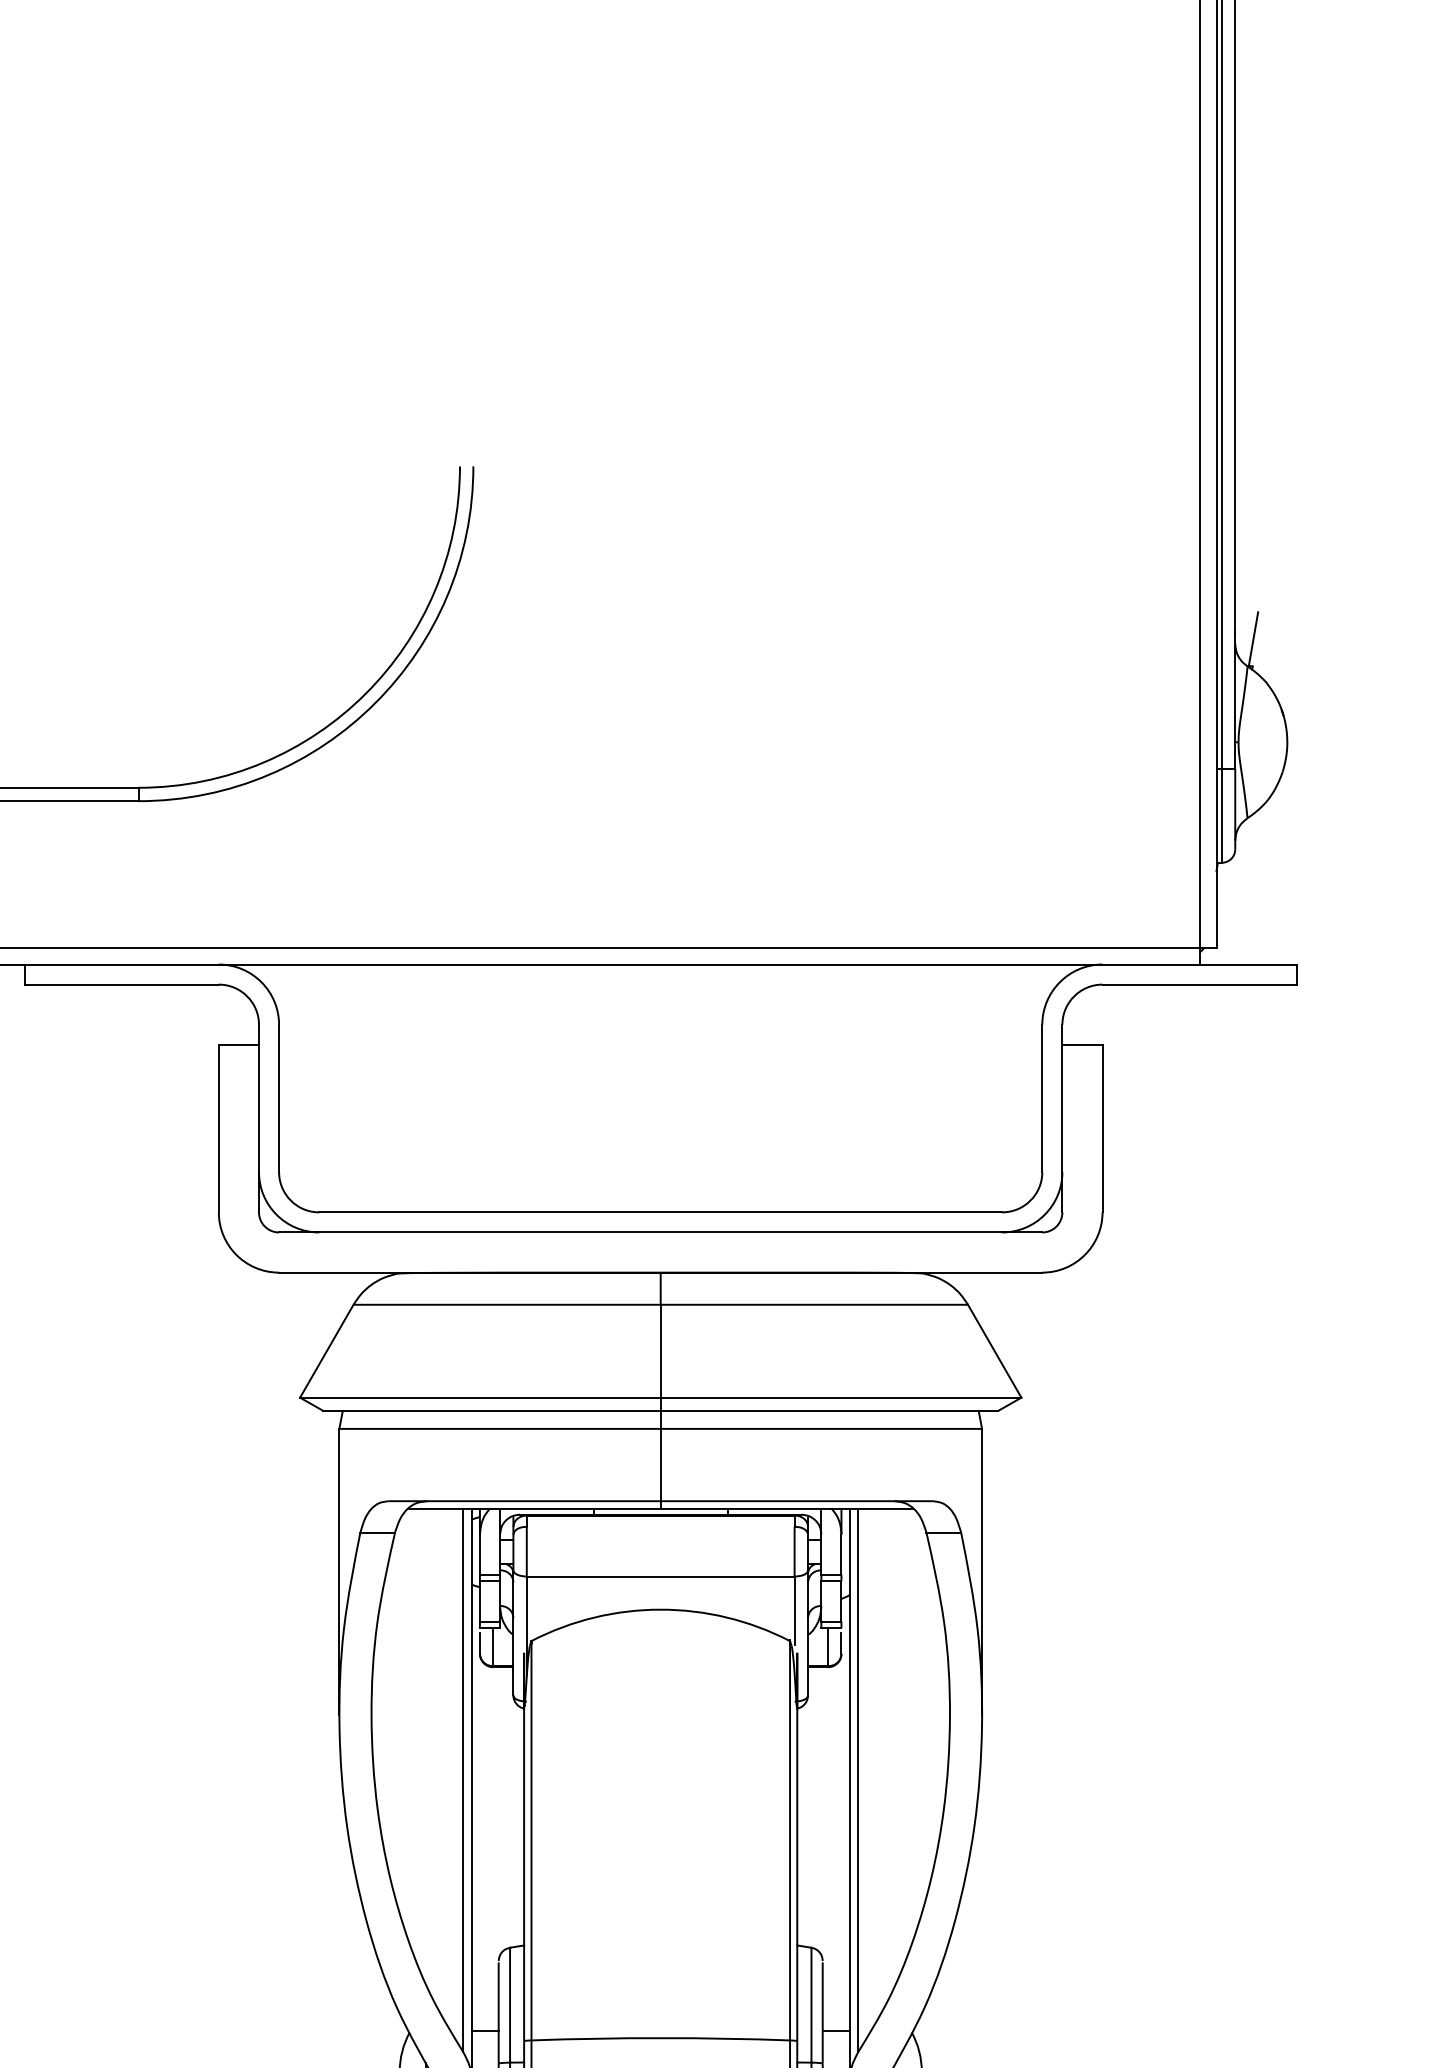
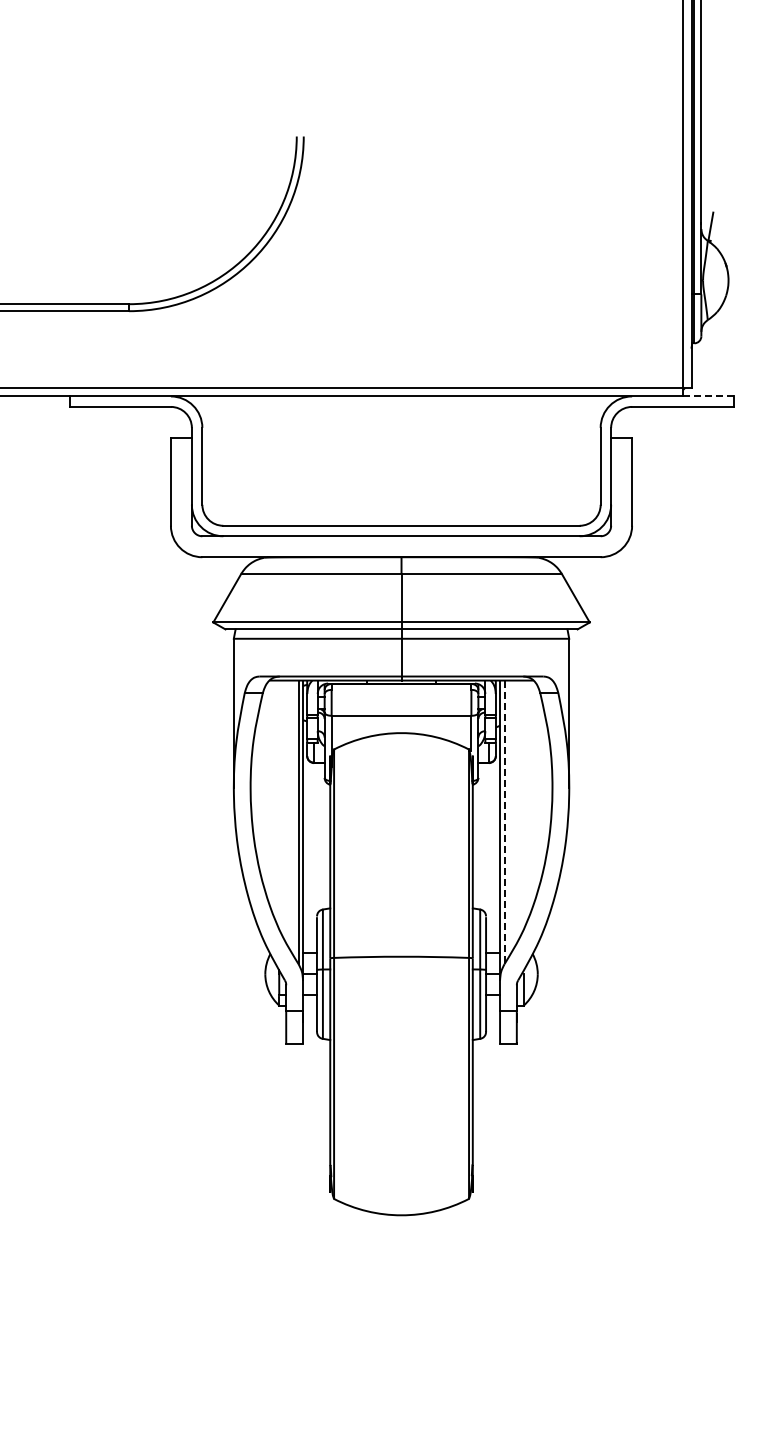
line: (1248, 964) -> (708, 396), solid -> dashed
line: (858, 1780) -> (504, 822), solid -> dashed

